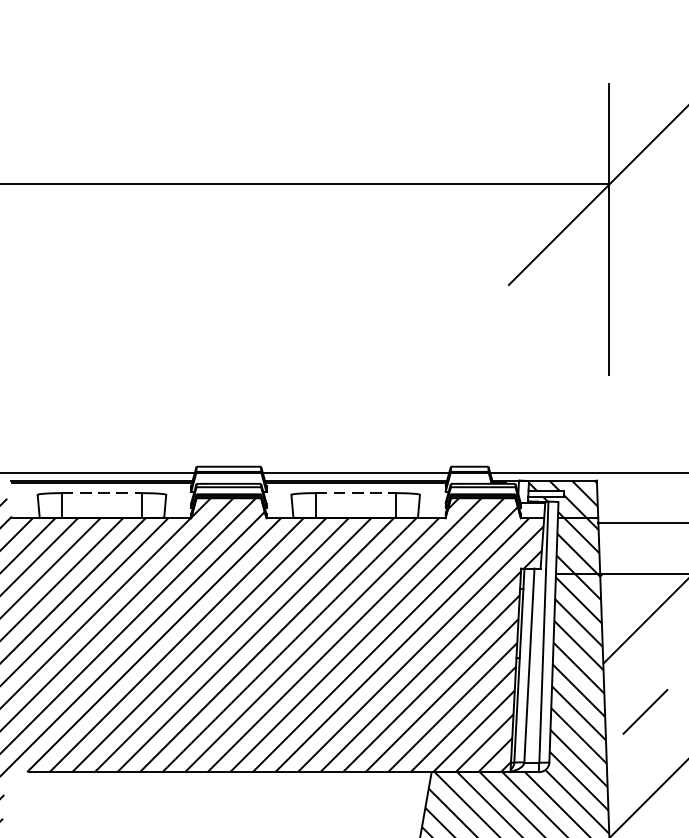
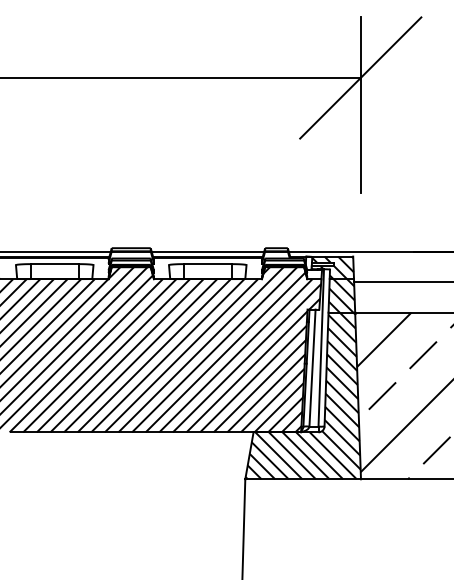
line: (103, 493) -> (55, 264), dashed -> solid
line: (356, 493) -> (208, 264), dashed -> solid

